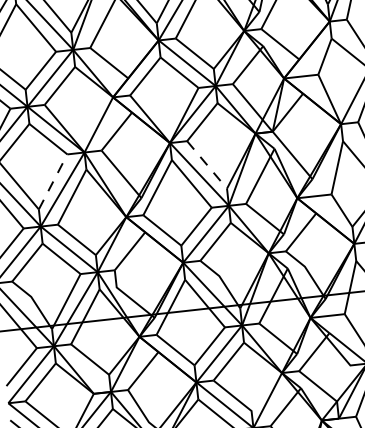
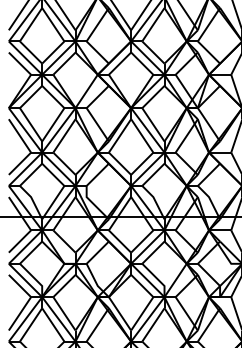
line: (207, 165) -> (153, 125), dashed -> solid
line: (53, 181) -> (53, 124), dashed -> solid

